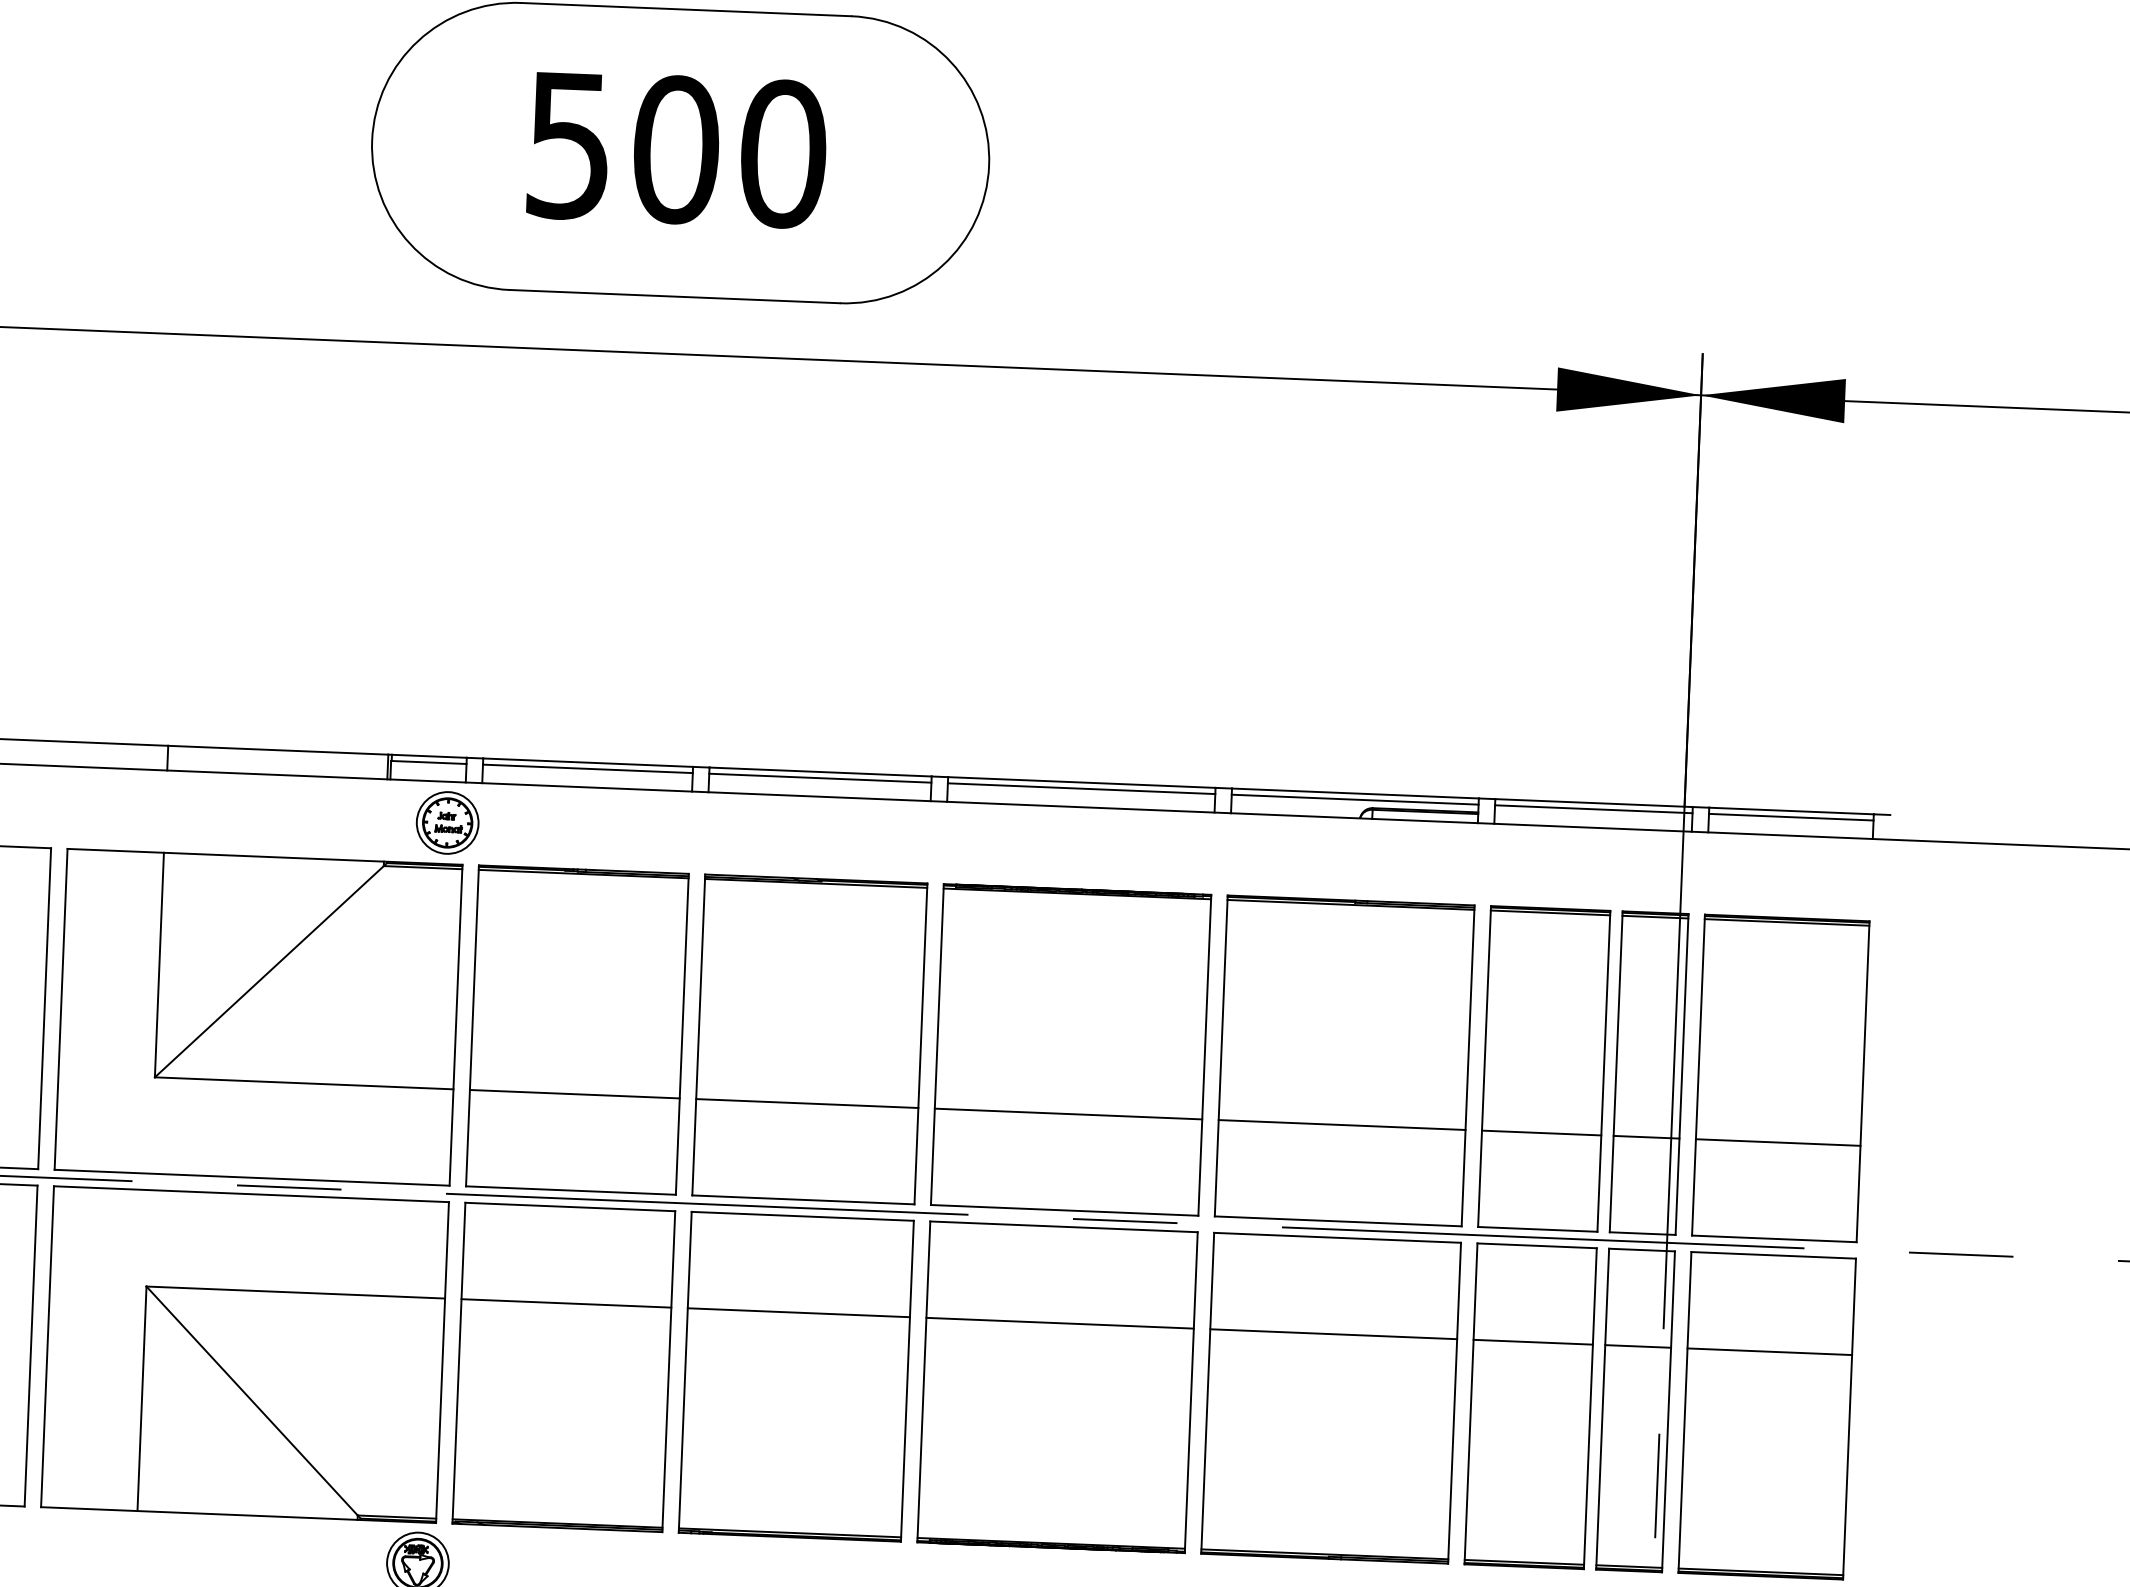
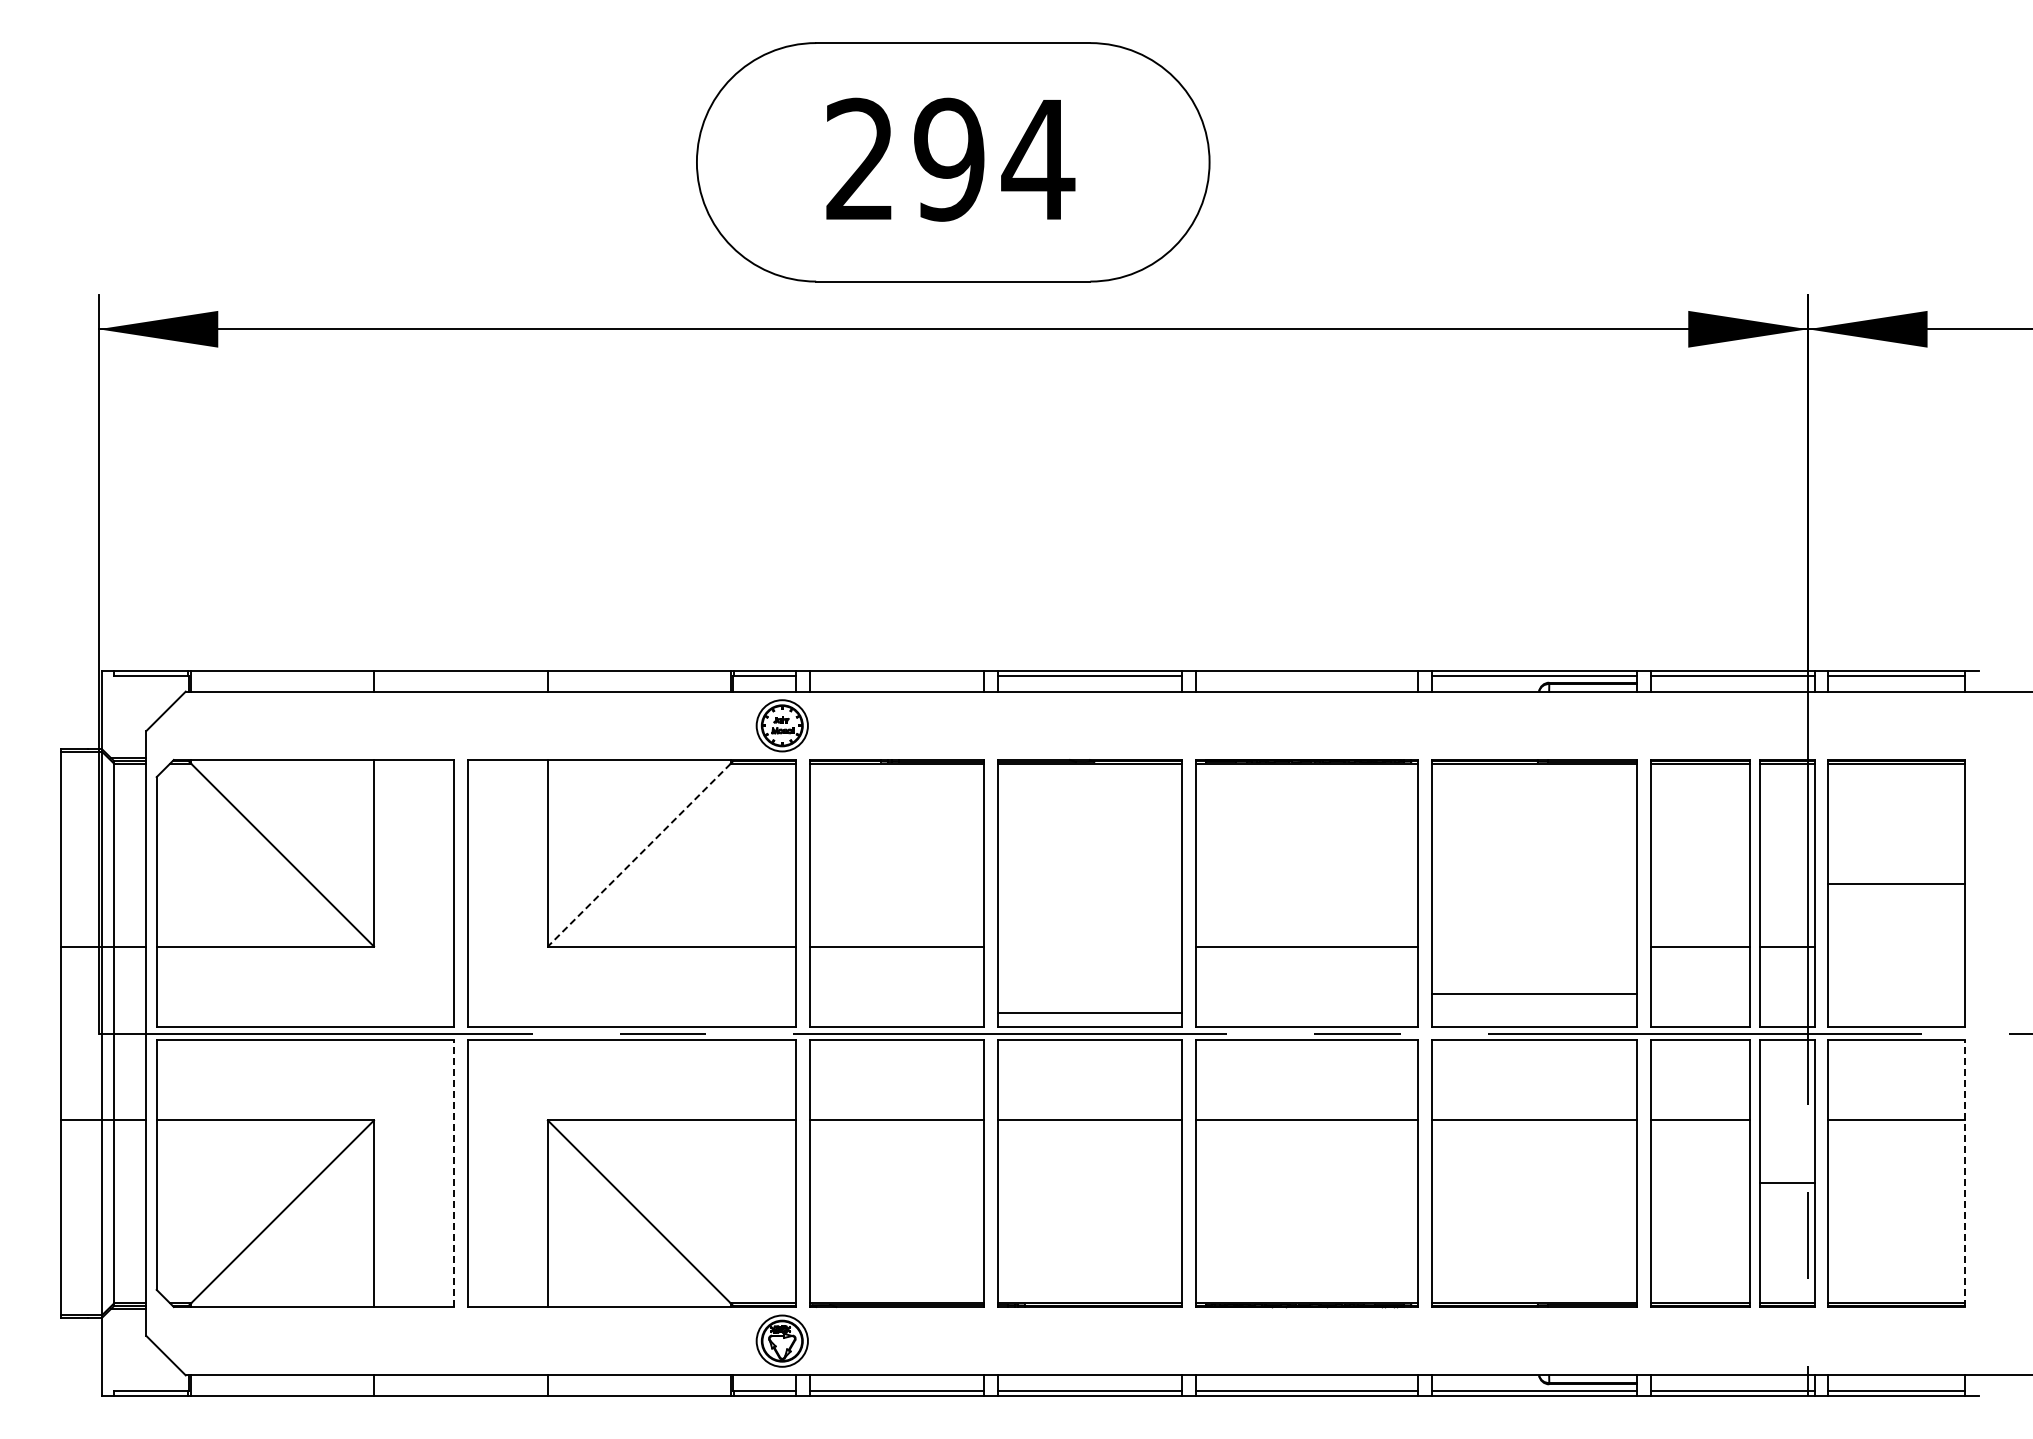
text: (677, 149) -> (950, 159), 500 -> 294
line: (587, 769) -> (896, 676), removed
line: (1080, 788) -> (1306, 676), removed
line: (269, 972) -> (639, 855), solid -> dashed
line: (806, 1103) -> (1089, 1012), moved
line: (1341, 1124) -> (1533, 993), moved
line: (1777, 1142) -> (1896, 883), moved
line: (31, 1345) -> (454, 1173), solid -> dashed
line: (1638, 1346) -> (1787, 1183), moved
line: (1849, 1418) -> (1965, 1173), solid -> dashed

